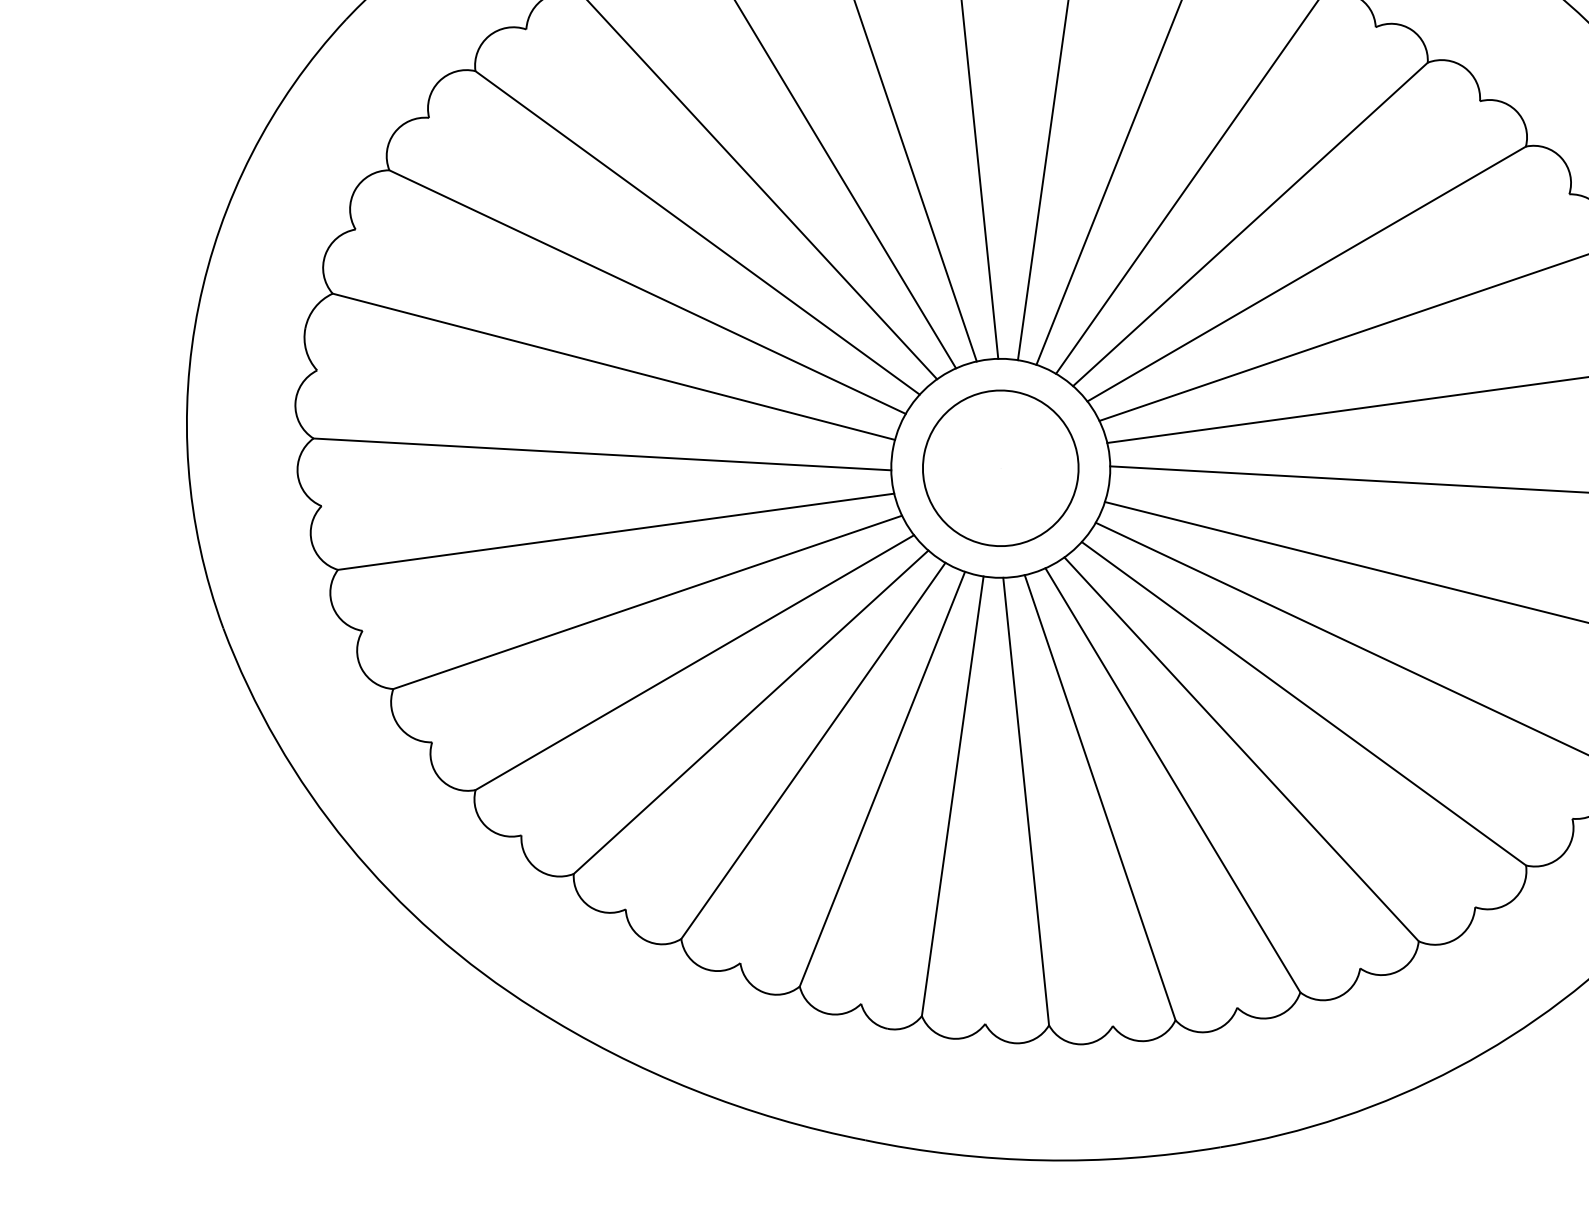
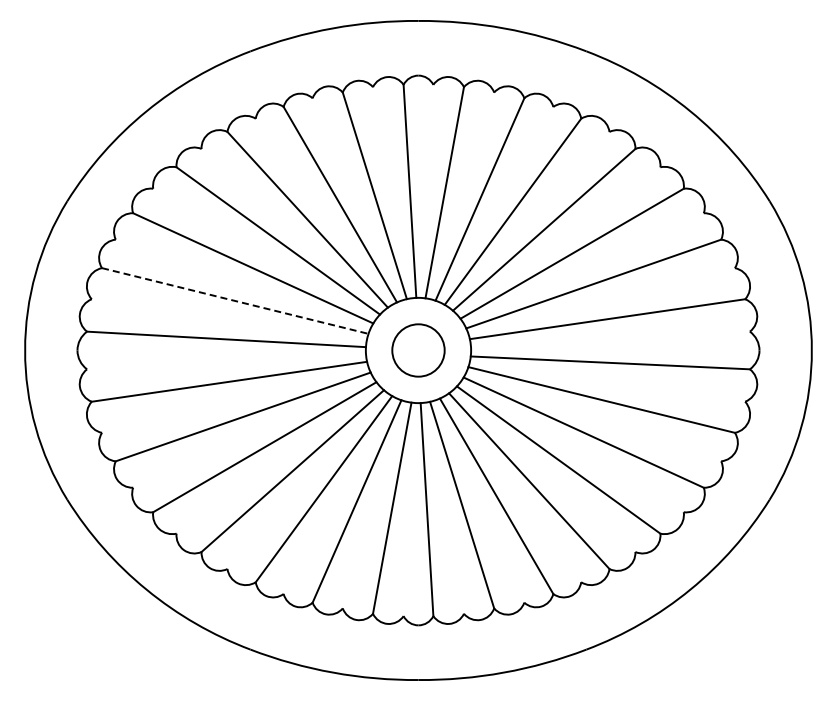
line: (647, 293) -> (235, 301), solid -> dashed
circle: (1000, 468) -> (418, 350), size x0.7

